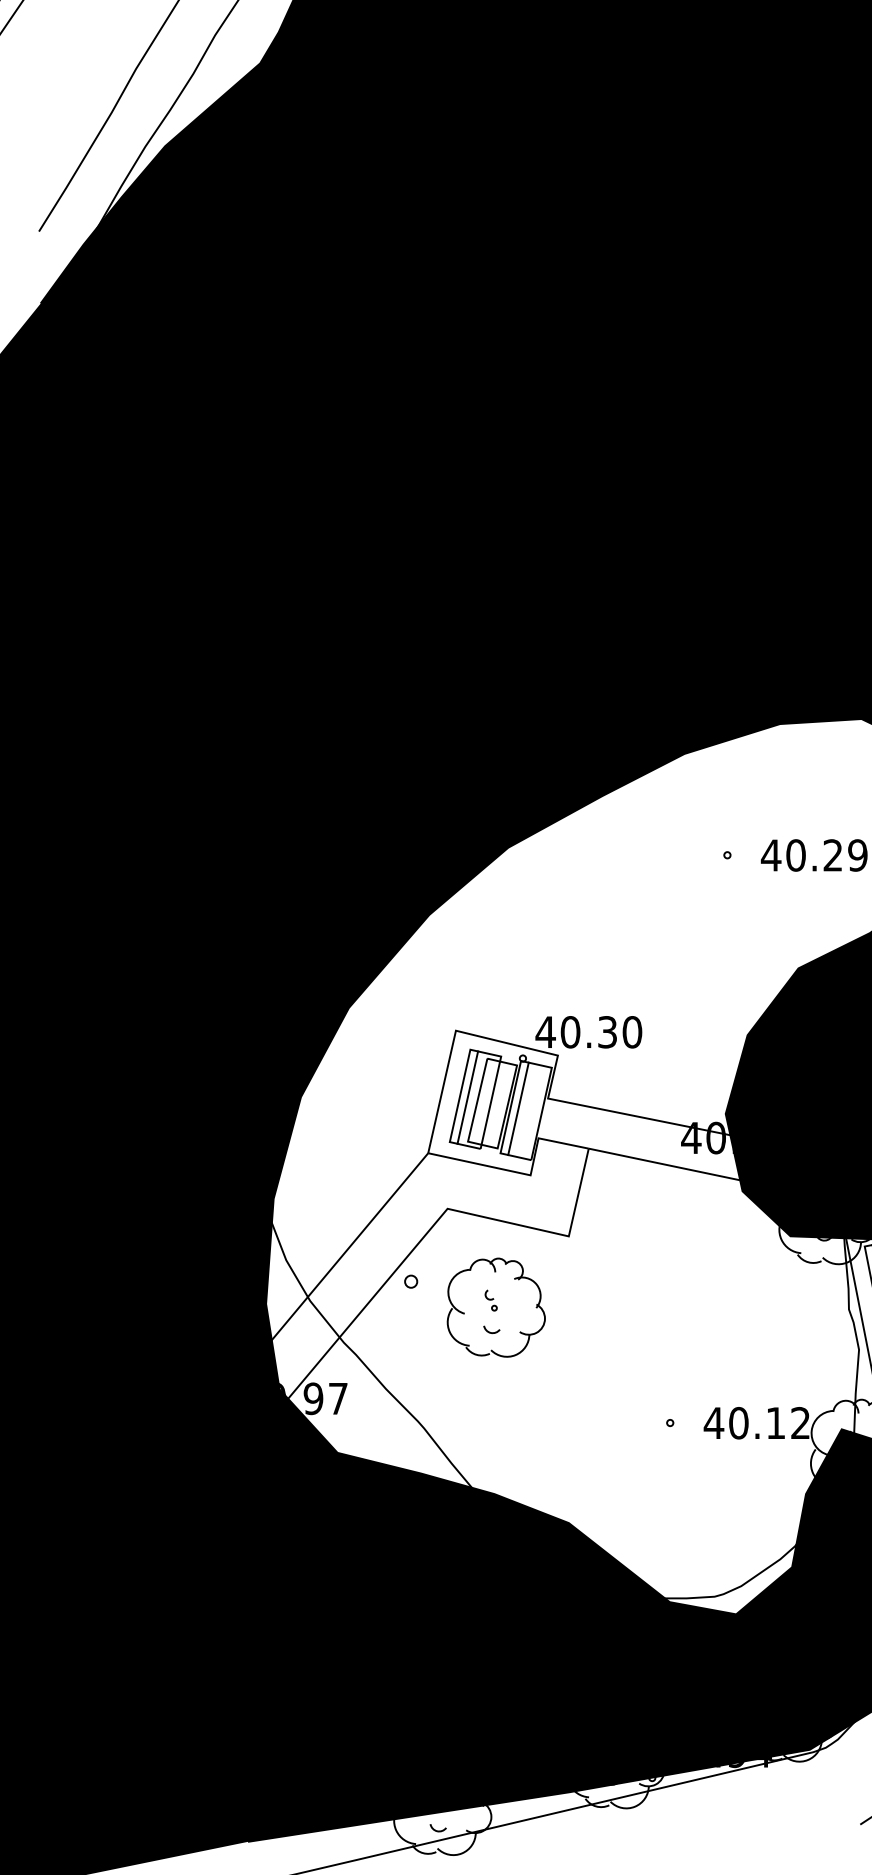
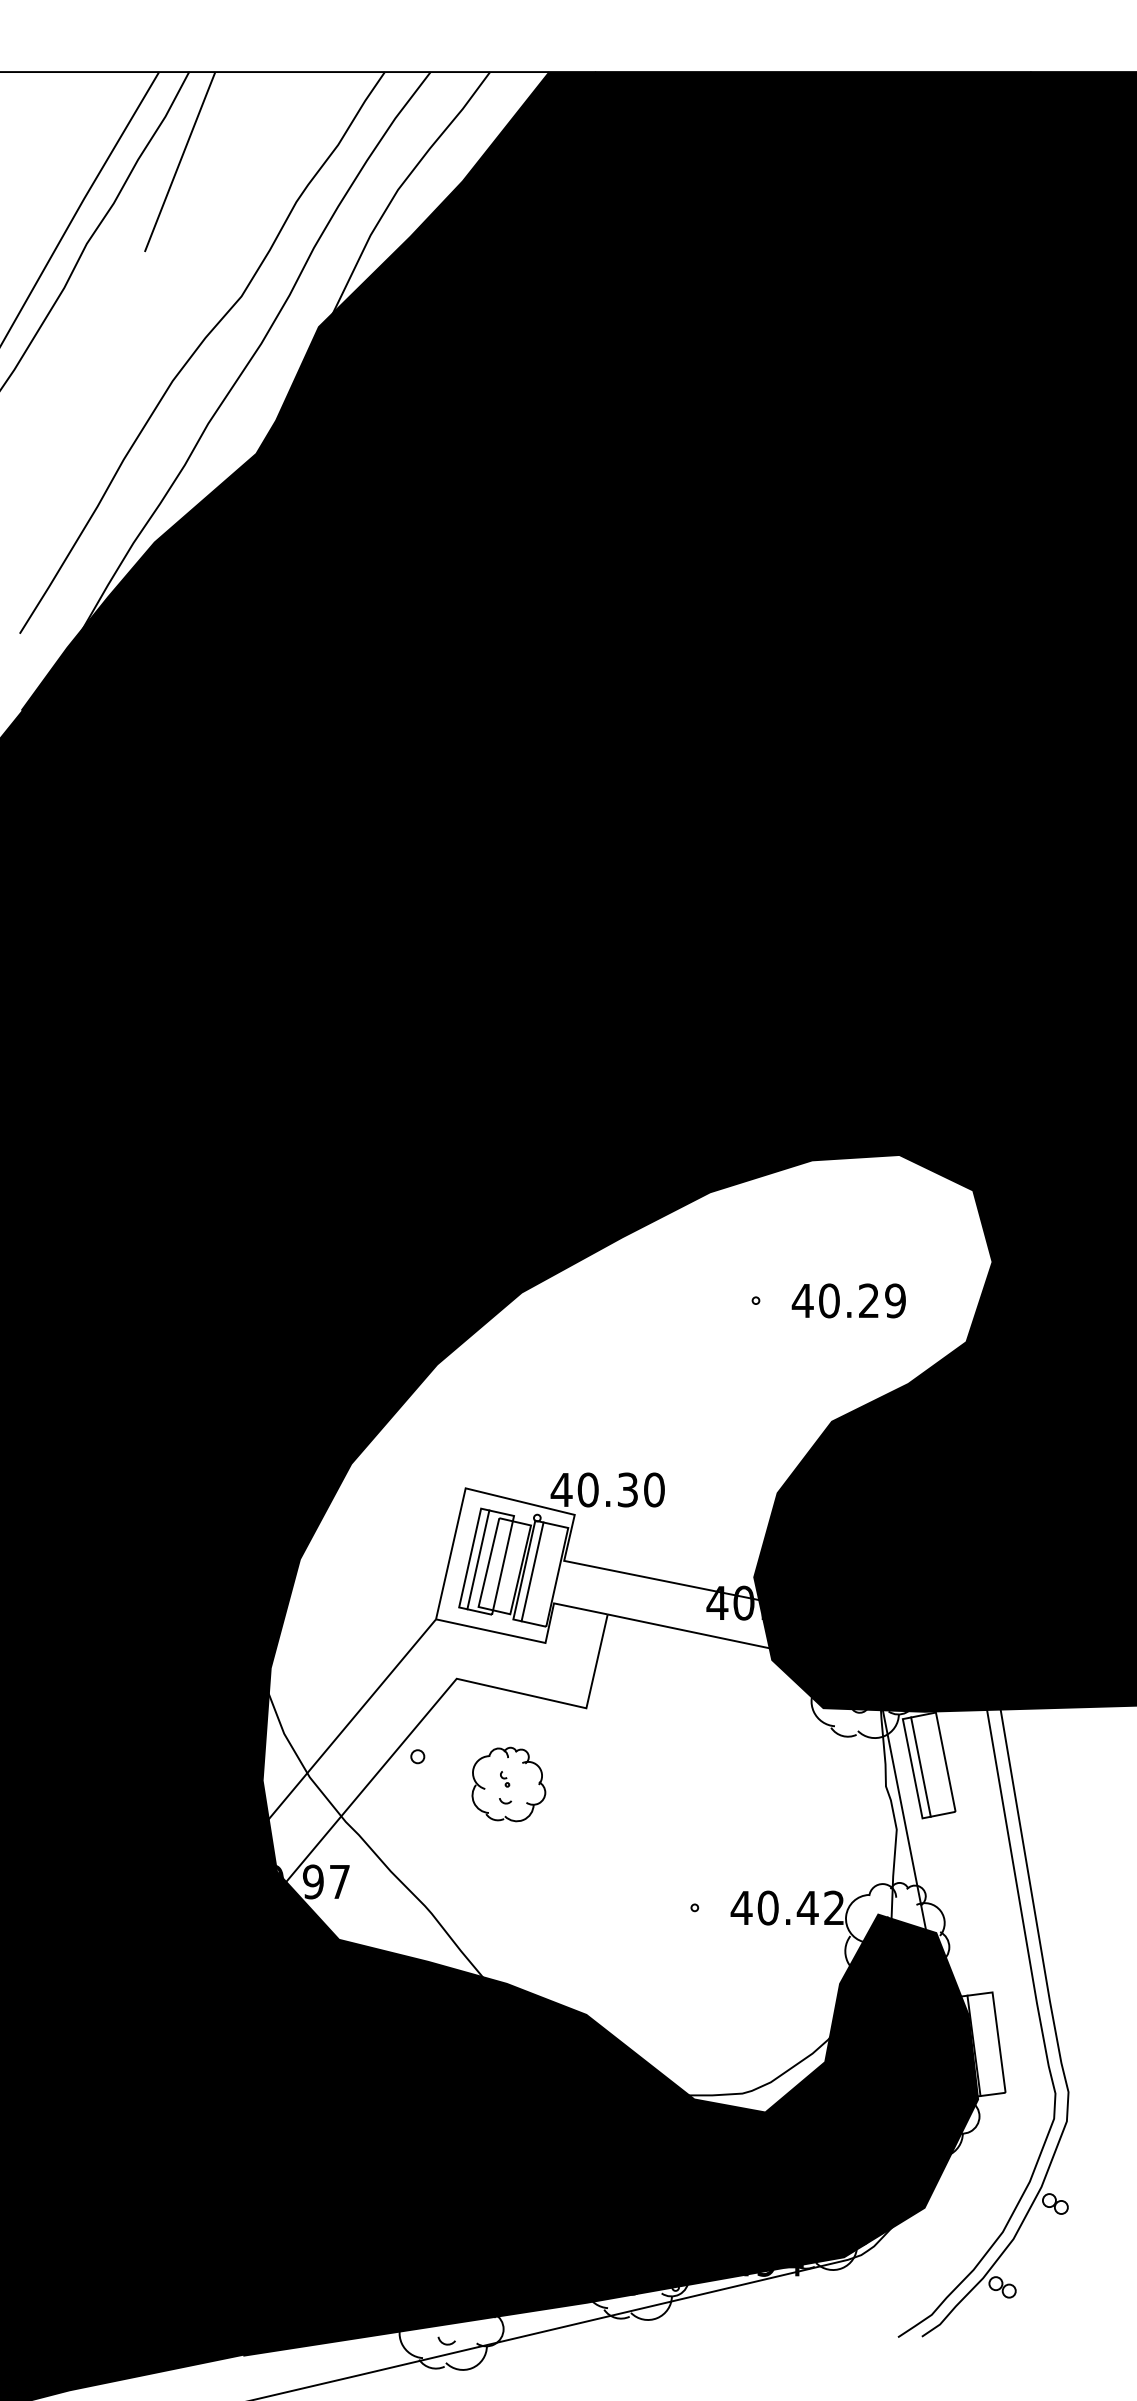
part: (495, 1307) -> (508, 1784), size x0.7
text: (775, 1422) -> (807, 1907), 40.12 -> 40.42

